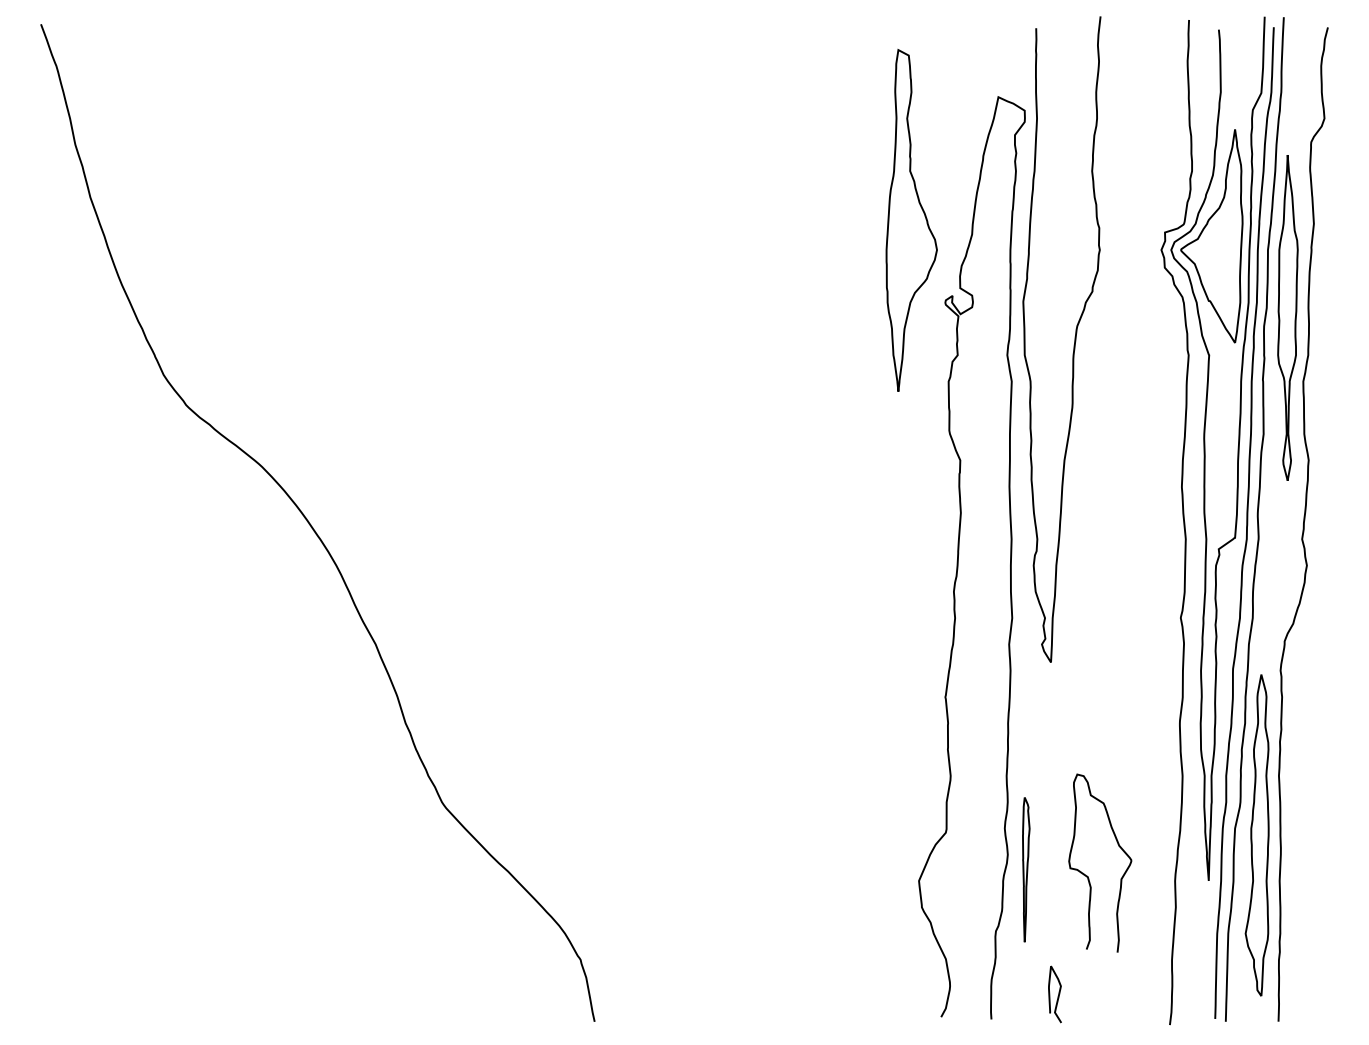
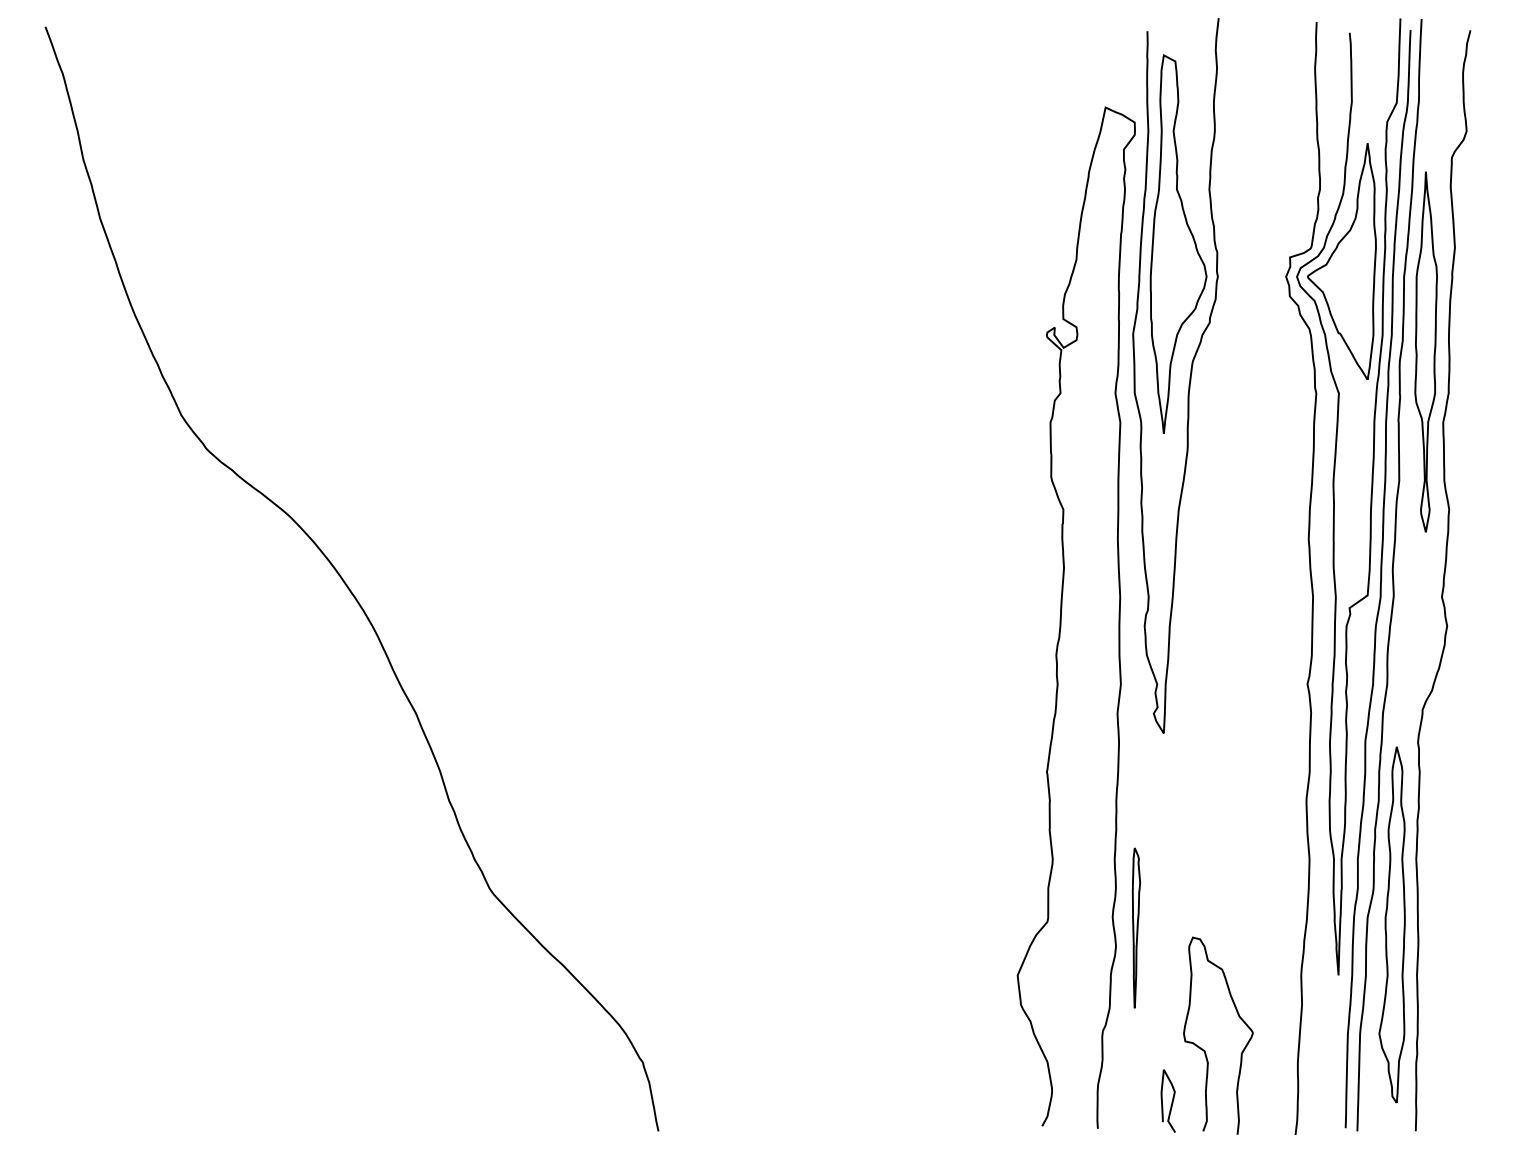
part: (911, 219) -> (1178, 243), moved
part: (1026, 869) -> (1136, 927), moved
curve: (1087, 875) -> (1204, 1049), moved

